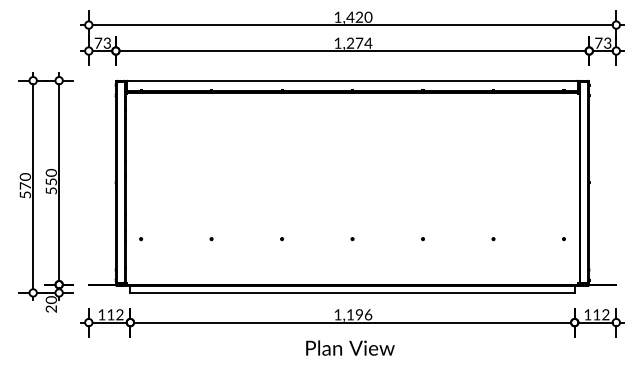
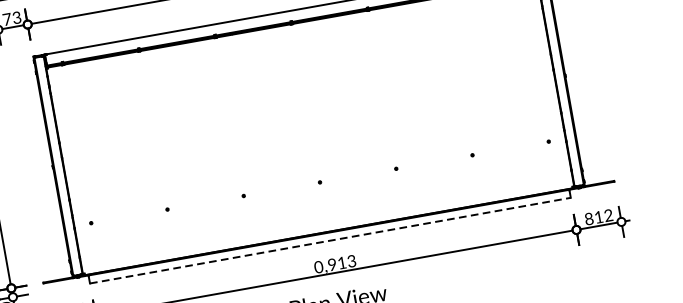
line: (353, 292) -> (331, 240), solid -> dashed
text: (353, 314) -> (335, 263), 1,196 -> 0,913
text: (587, 314) -> (588, 218), 112 -> 812

